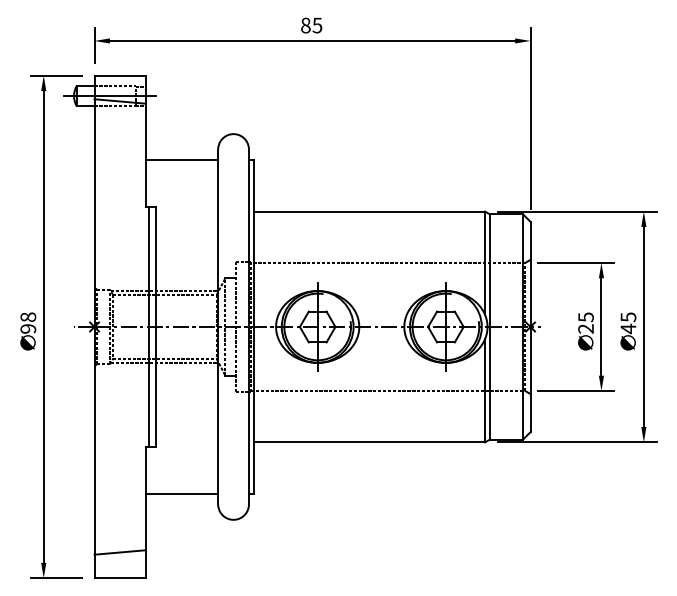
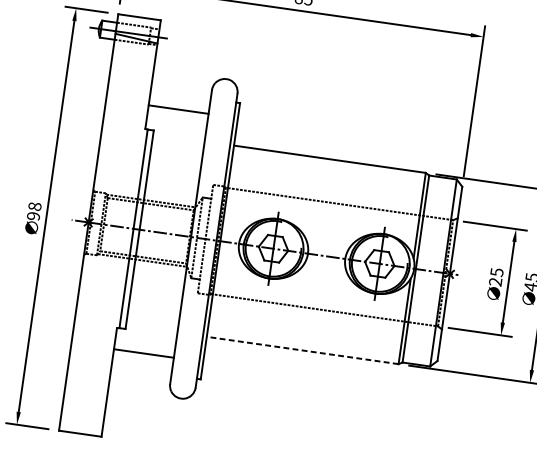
line: (181, 160) -> (178, 109), moved
line: (369, 442) -> (302, 350), solid -> dashed
line: (181, 493) -> (143, 353), moved
line: (119, 552) -> (82, 412), removed

